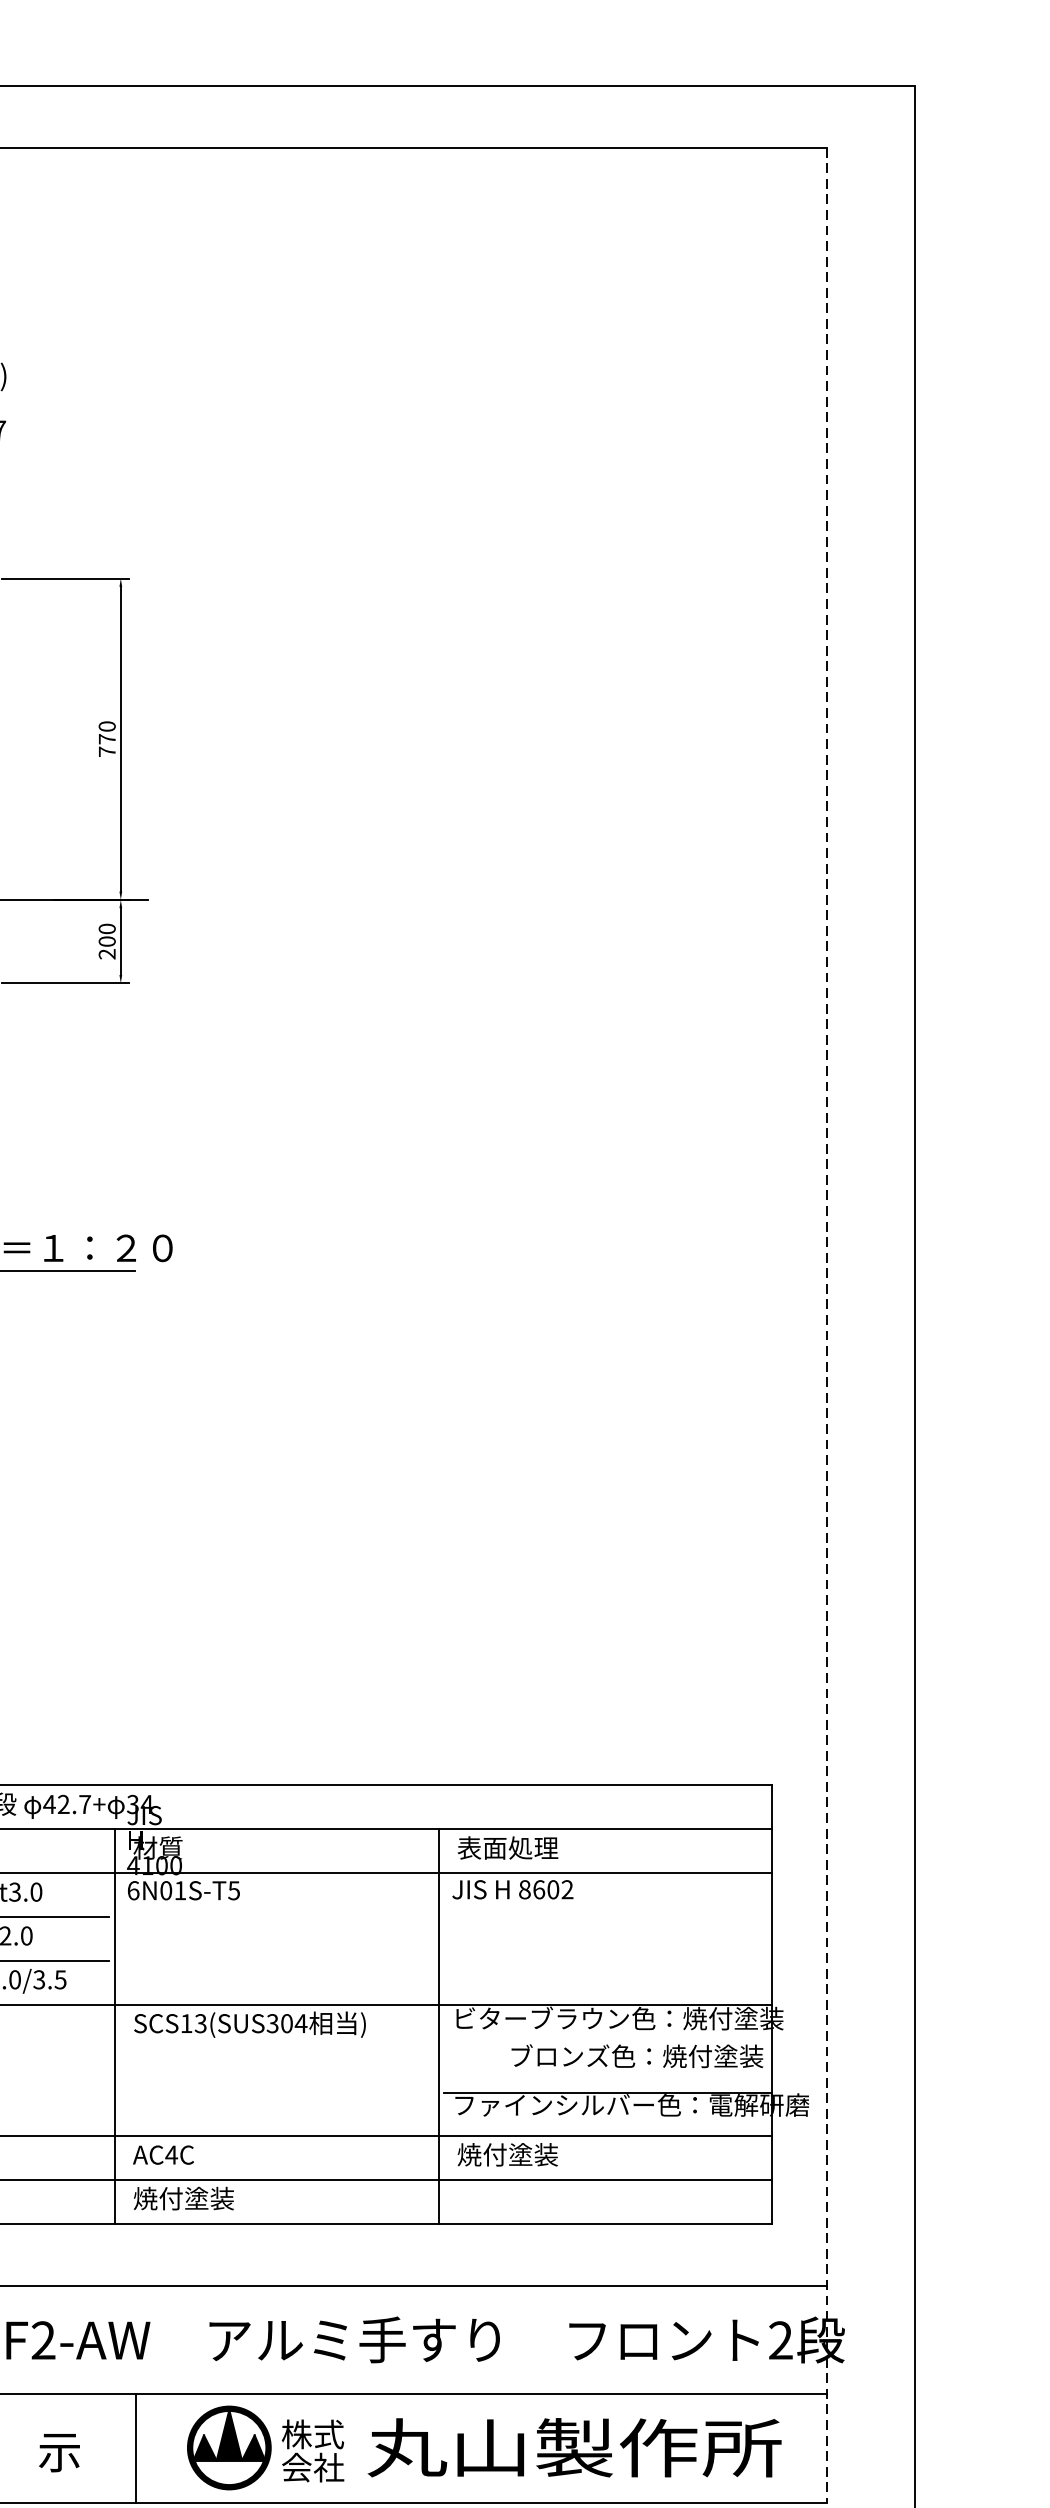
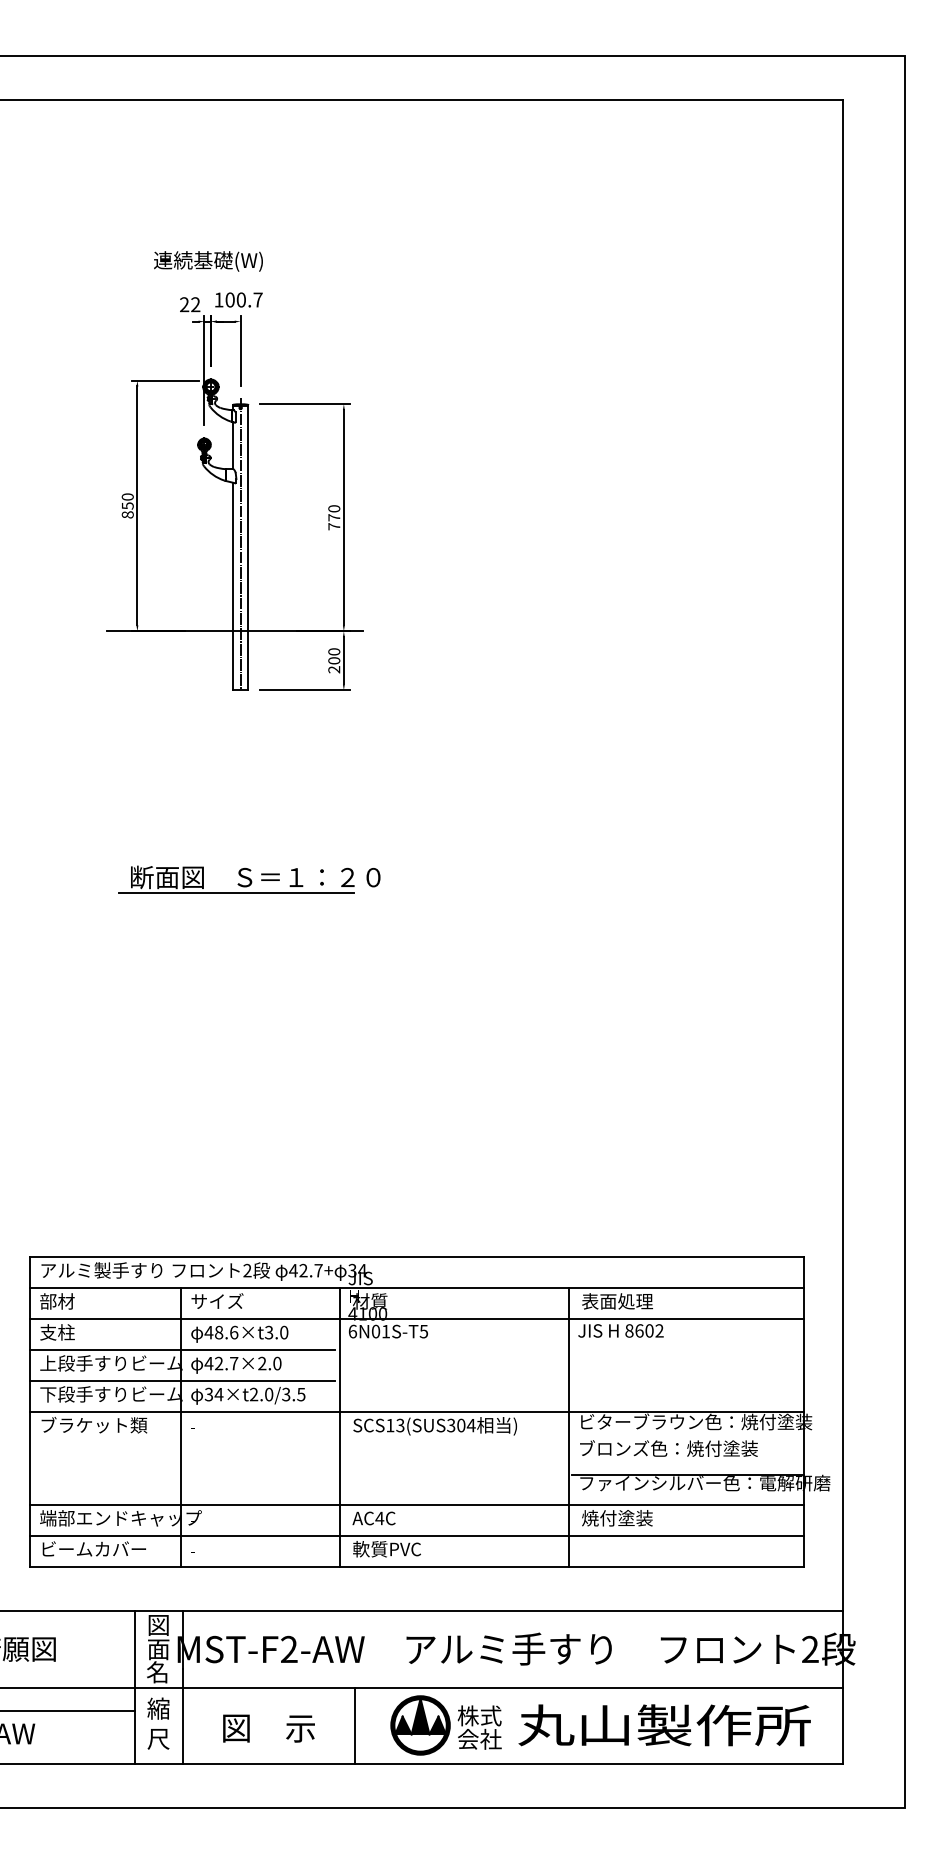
line: (826, 1326) -> (842, 932), dashed -> solid
text: (636, 2056) -> (668, 1448), moved
text: (183, 2198) -> (388, 1549), 焼付塗装 -> 軟質PVC

